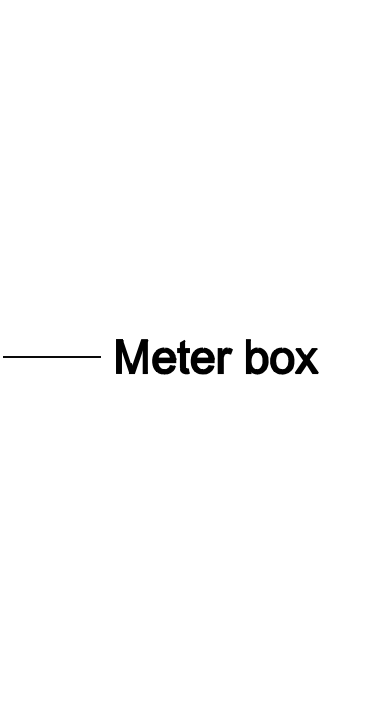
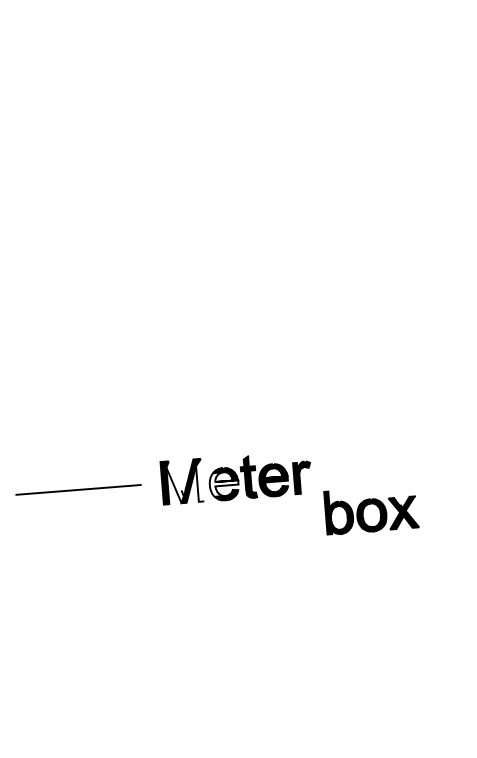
fill: (126, 356) -> (175, 482), removed
fill: (145, 356) -> (199, 480), removed
part: (282, 356) -> (371, 509), moved
fill: (164, 360) -> (224, 483), removed

